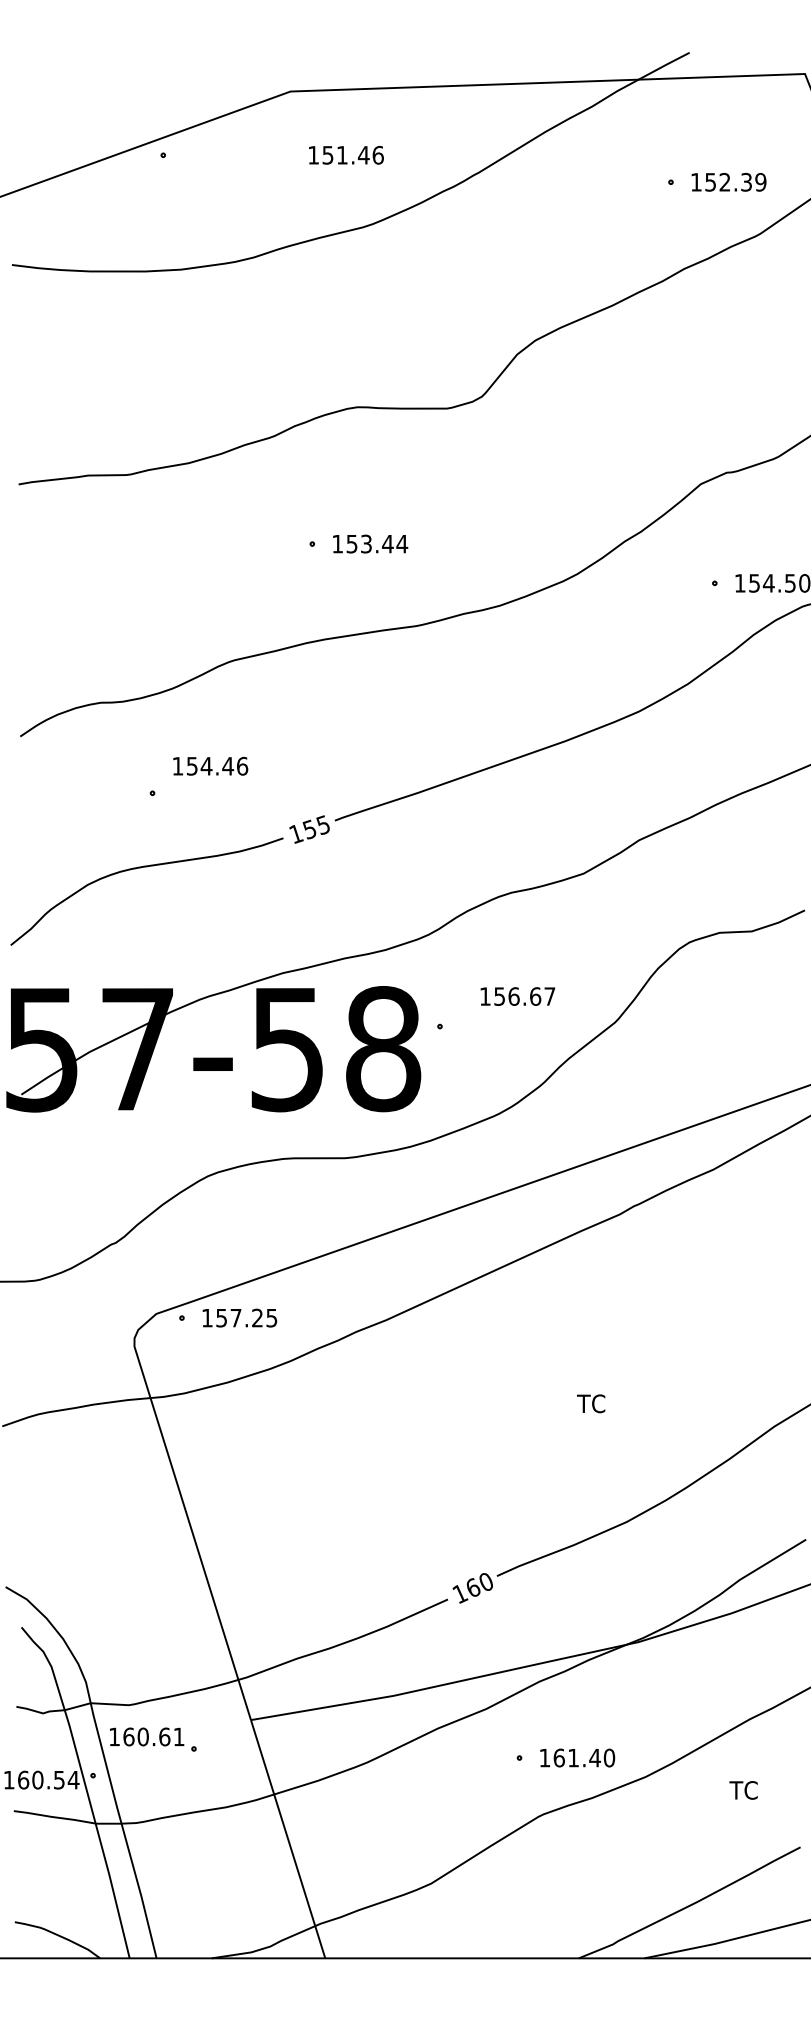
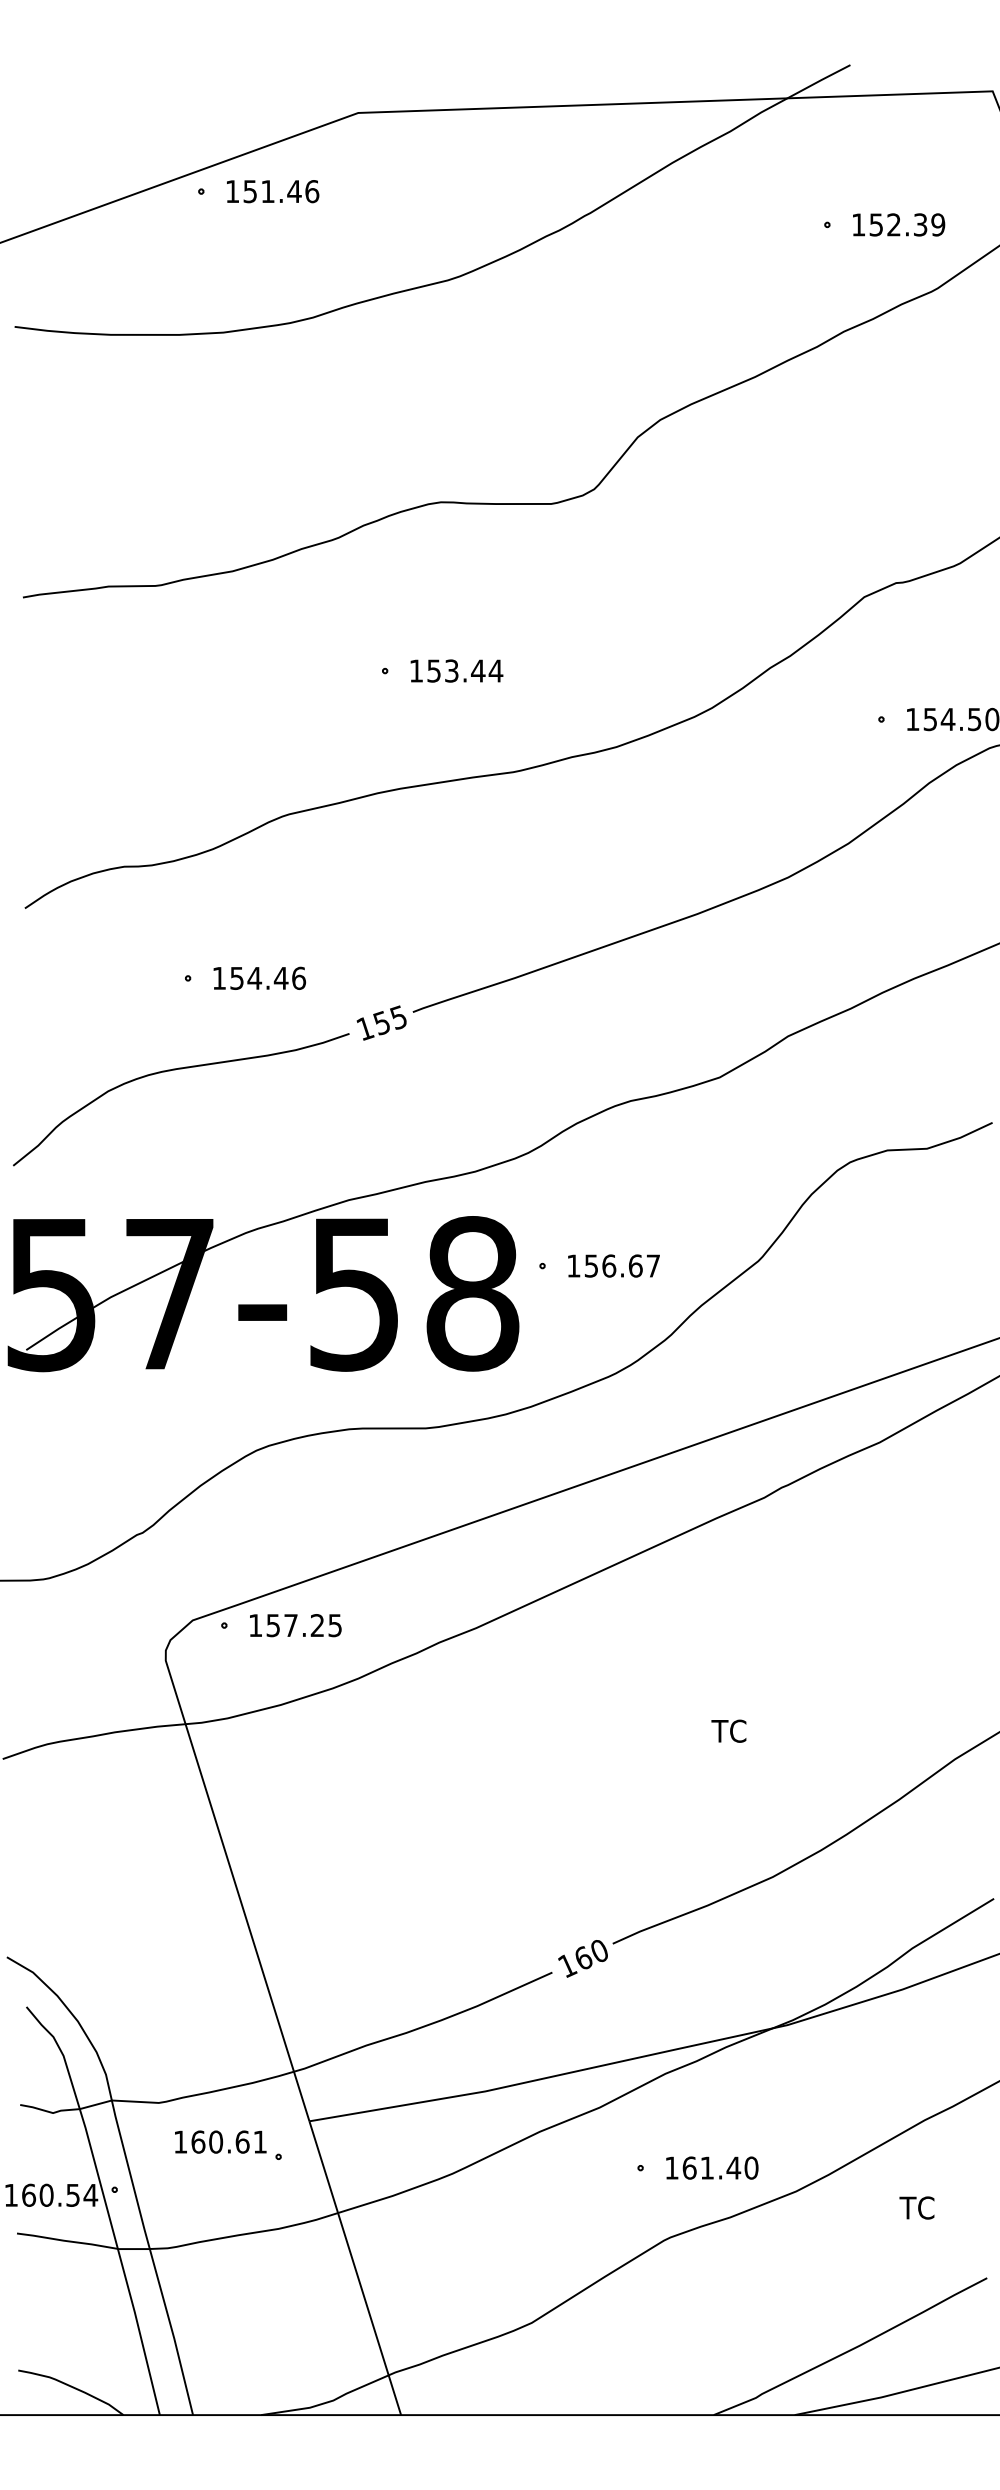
text: (346, 154) -> (273, 190), moved
text: (210, 766) -> (259, 978), moved
text: (517, 996) -> (613, 1265), moved
part: (153, 1739) -> (228, 2145), moved

